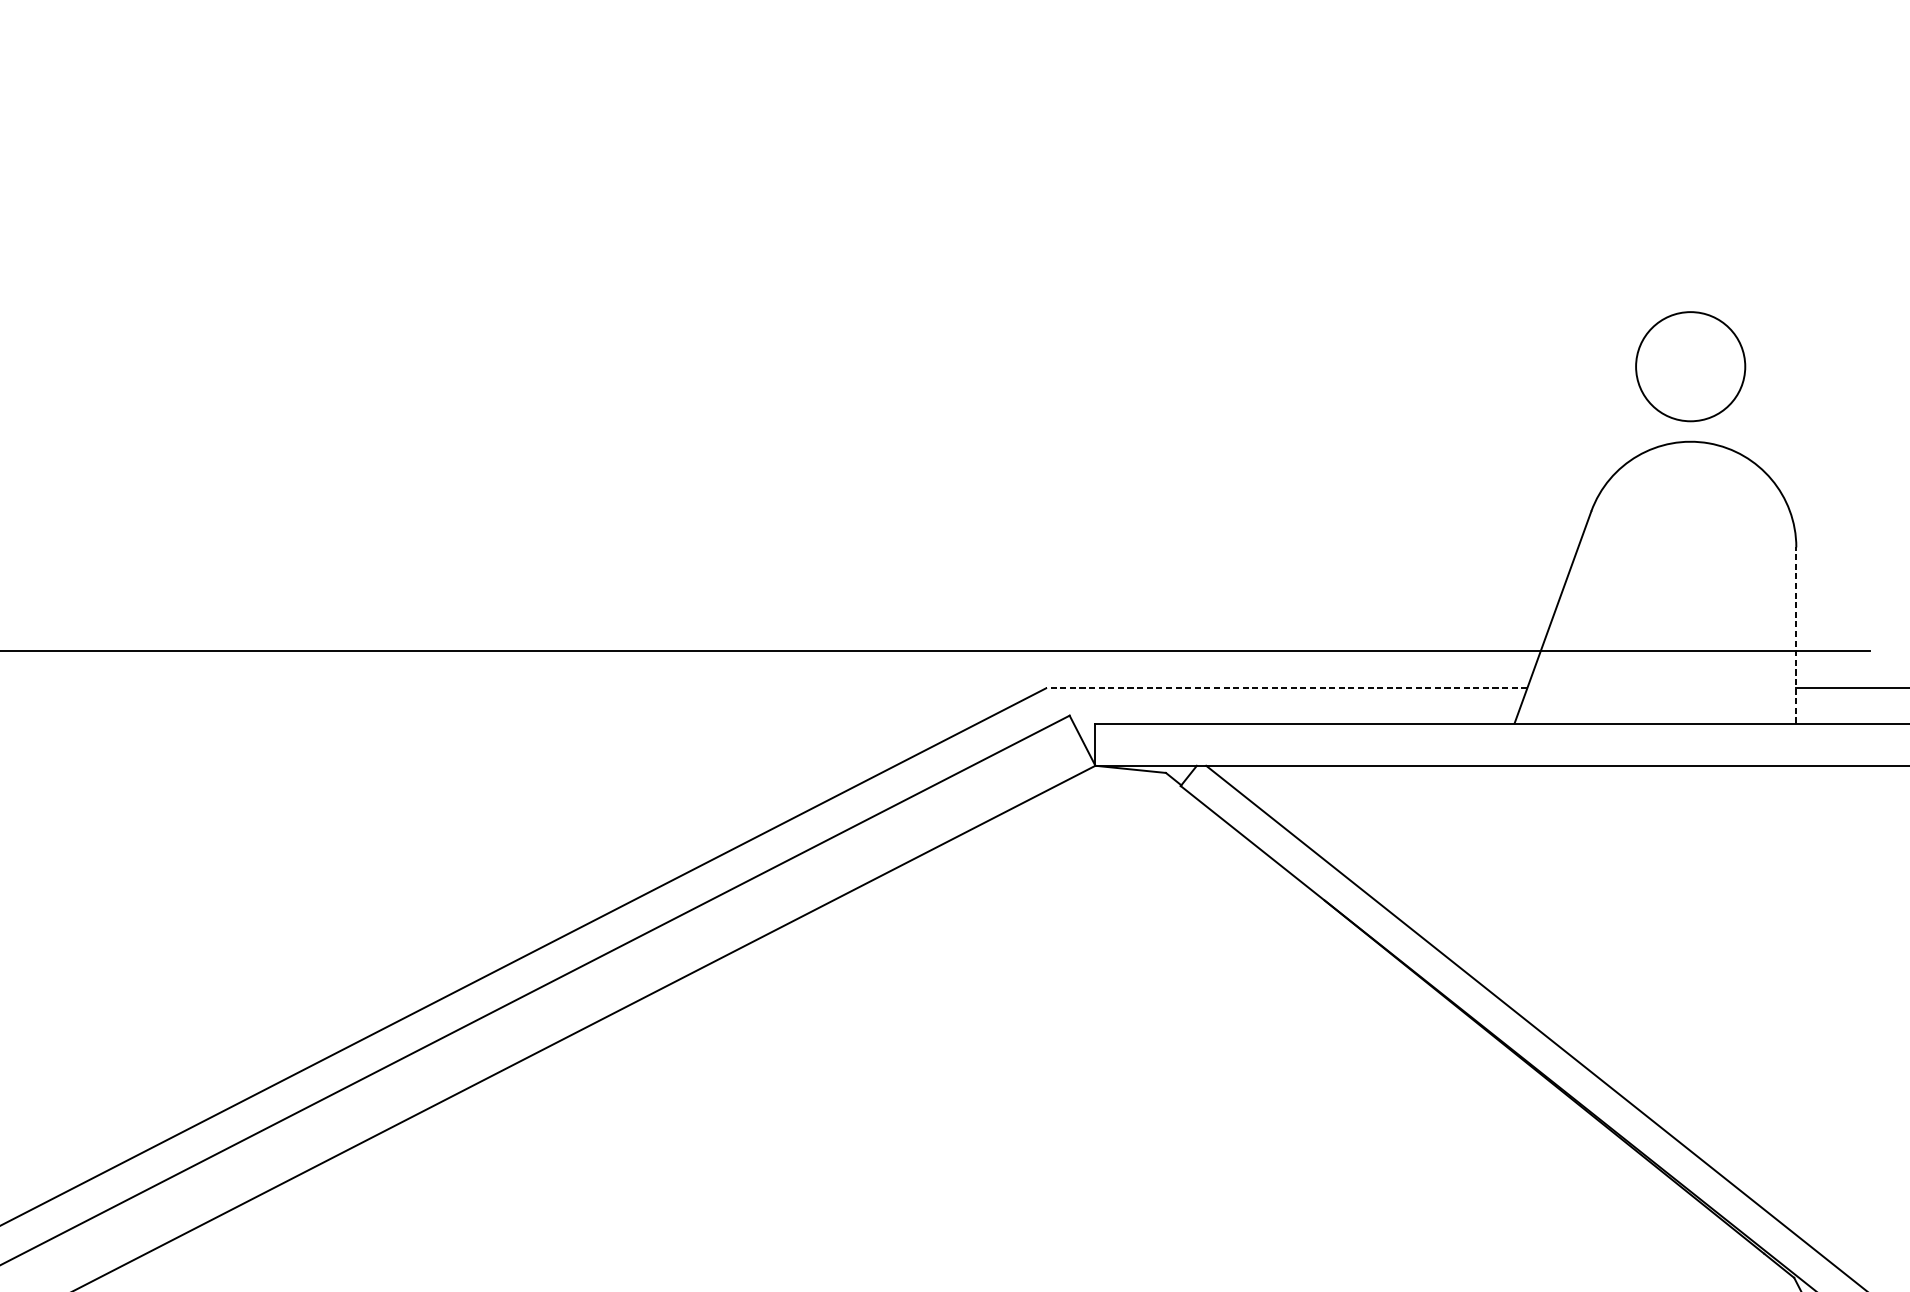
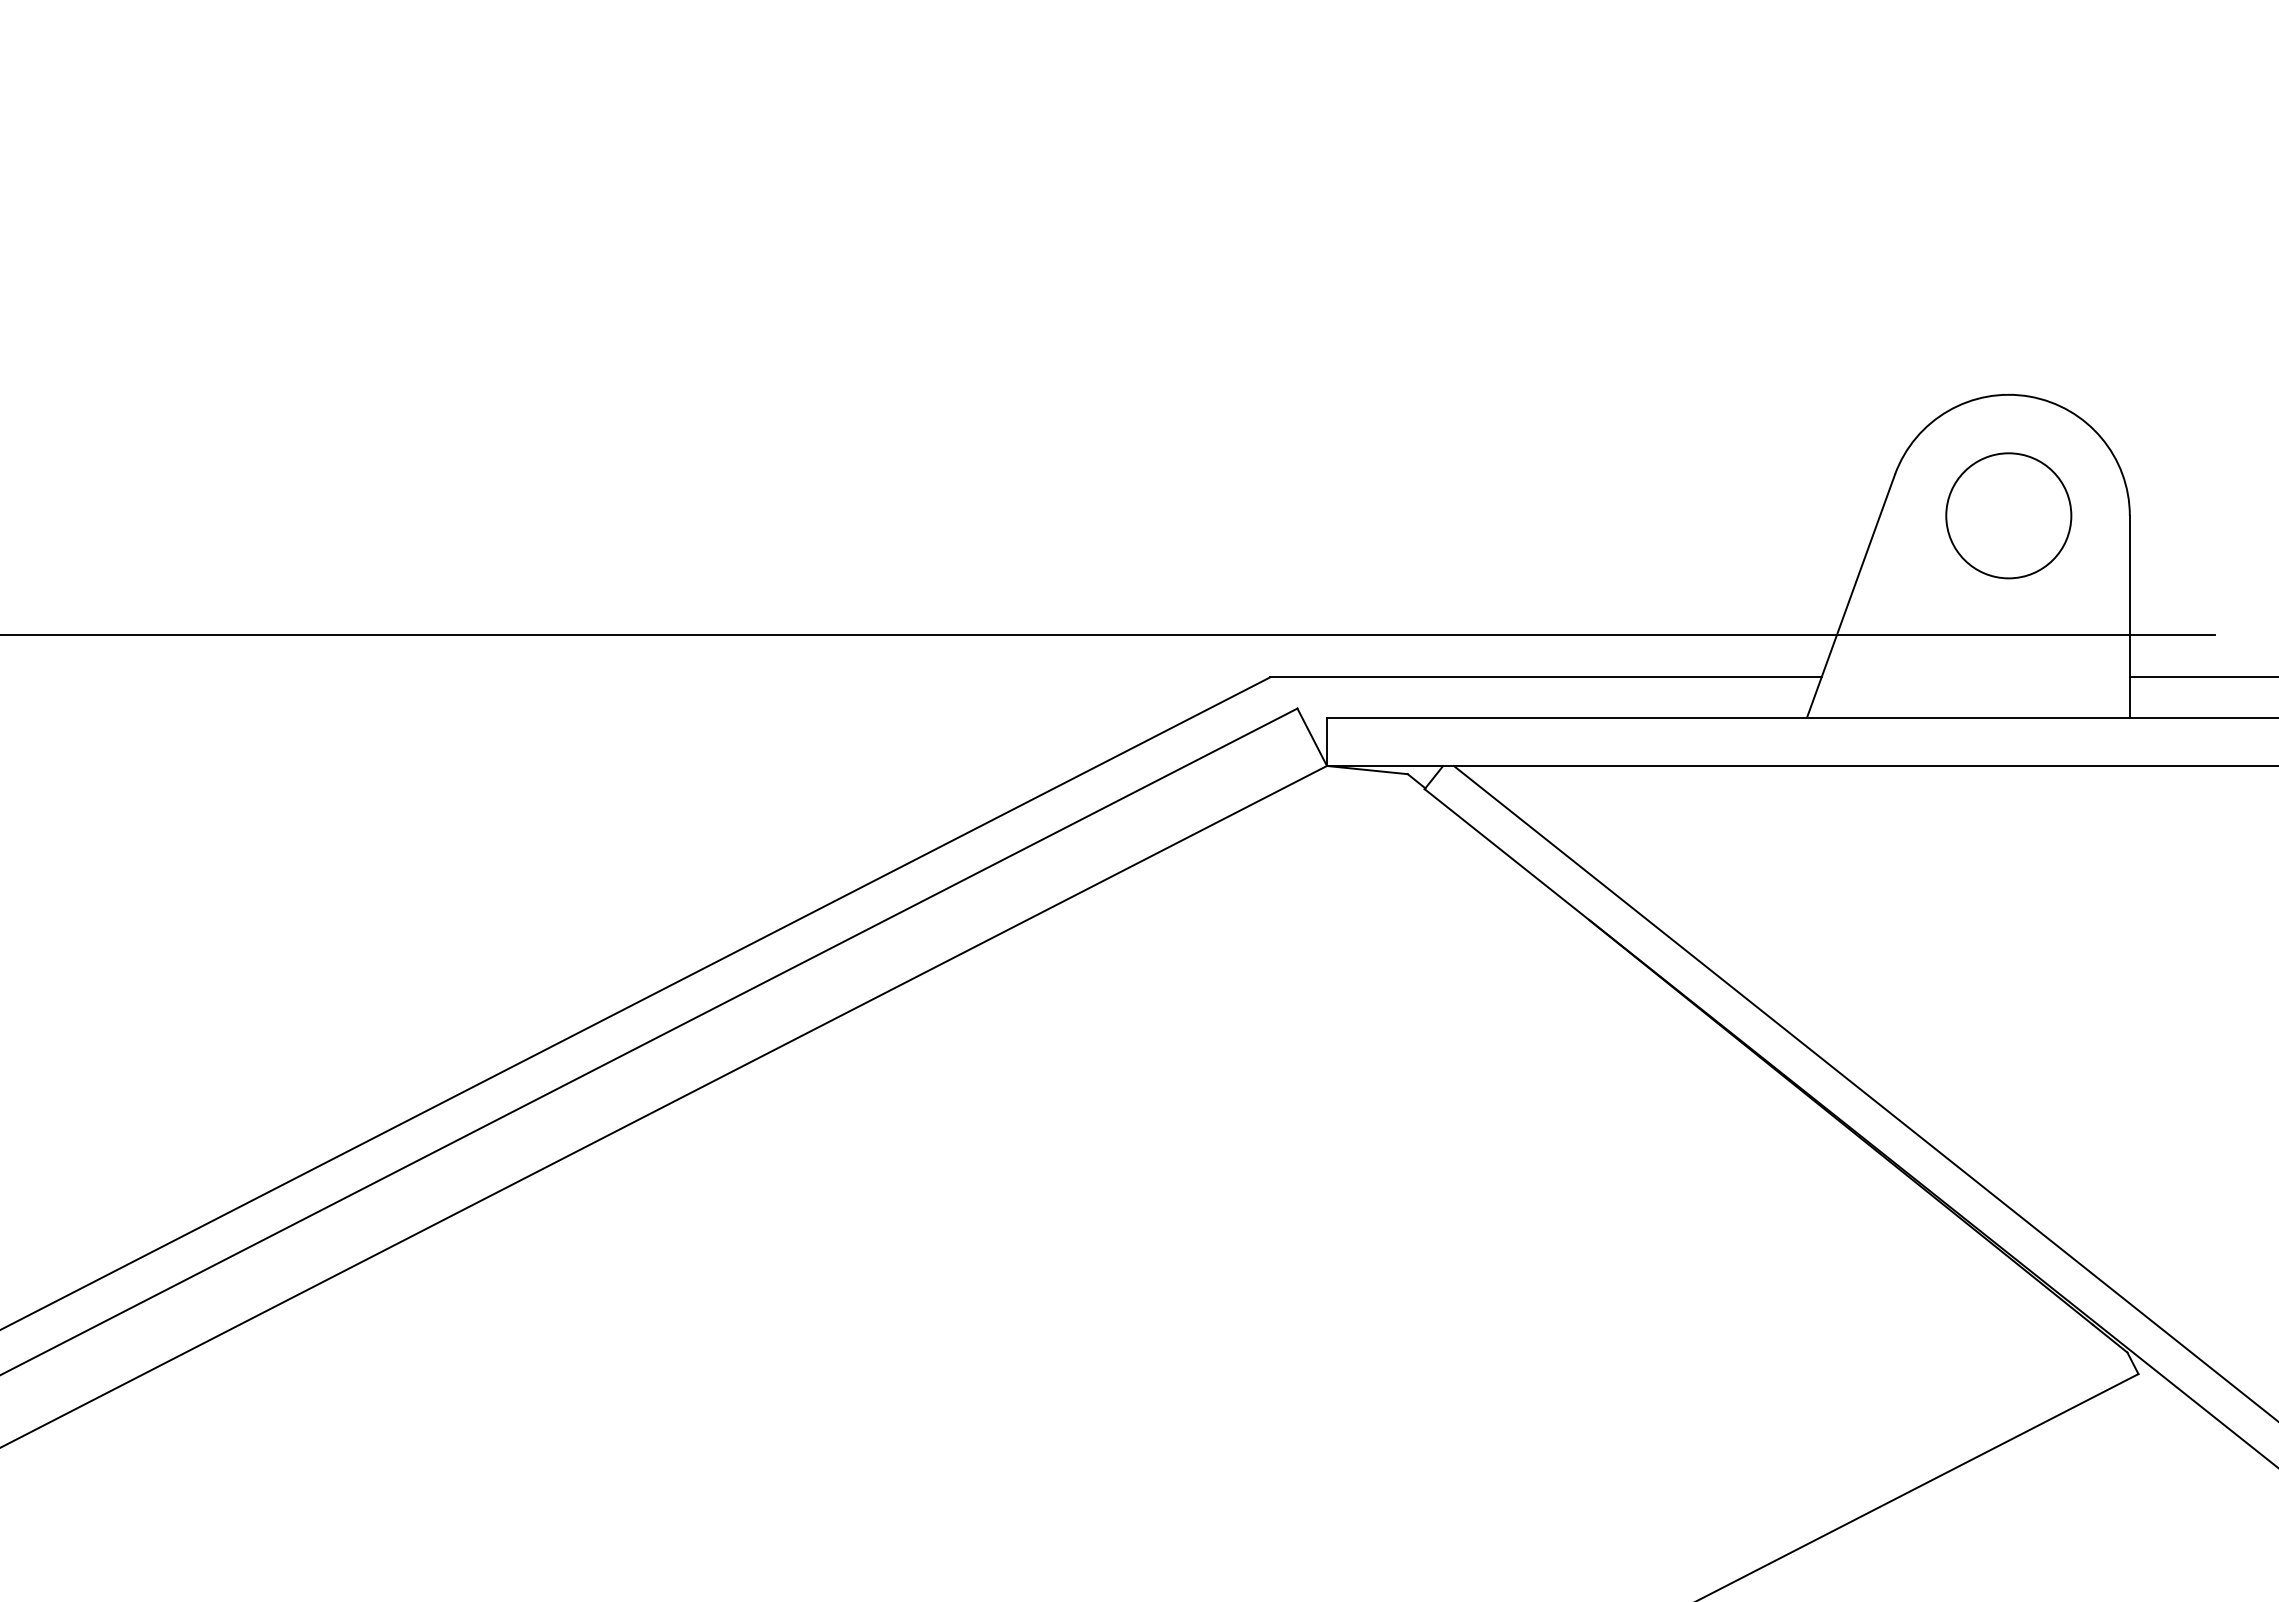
circle: (1690, 366) -> (2008, 515), moved
line: (1796, 635) -> (2129, 616), dashed -> solid
line: (1287, 688) -> (1546, 677), dashed -> solid

